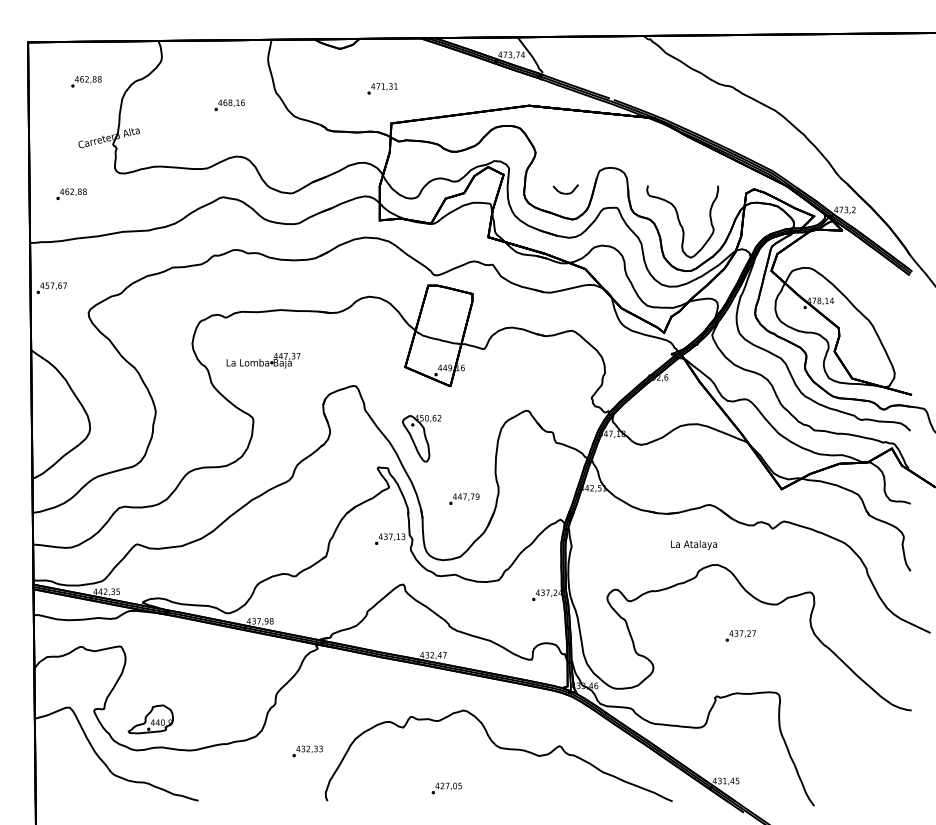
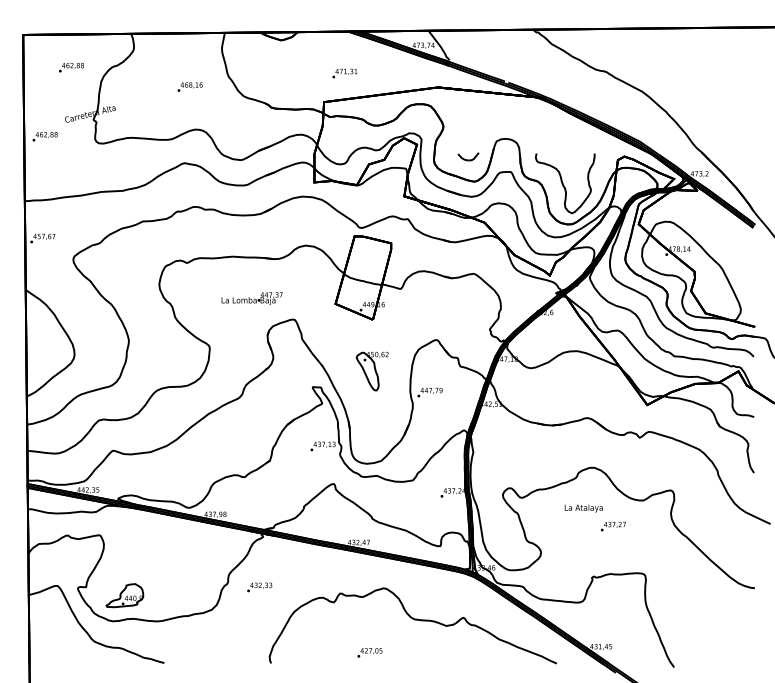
text: (382, 88) -> (344, 73), moved
text: (71, 193) -> (45, 136), moved
text: (263, 360) -> (252, 298), moved
part: (421, 438) -> (372, 371), moved
text: (464, 498) -> (430, 392), moved
text: (694, 544) -> (584, 507), moved
text: (307, 751) -> (259, 587), moved

